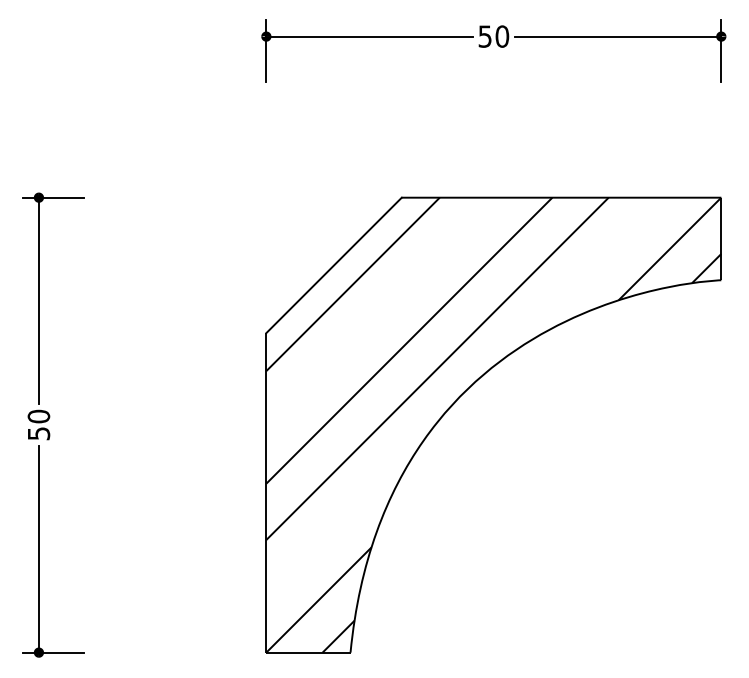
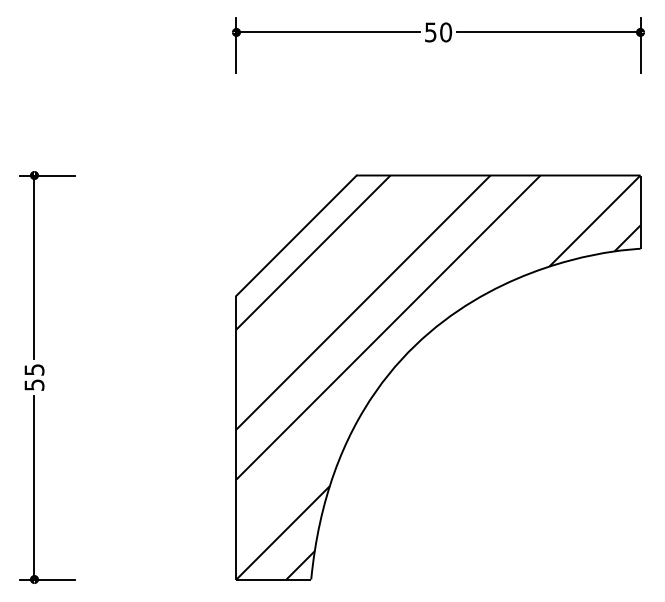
text: (38, 416) -> (34, 369), 50 -> 55

